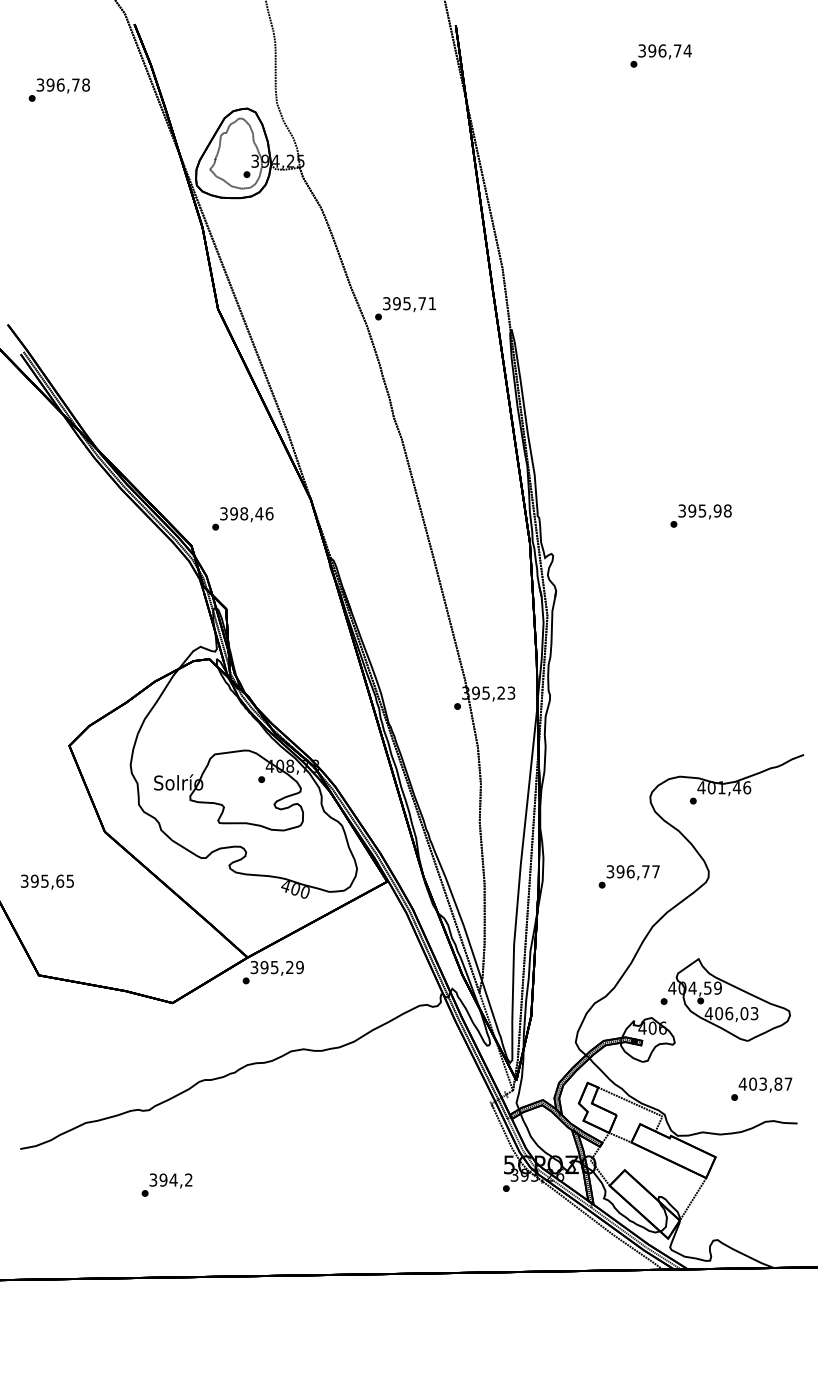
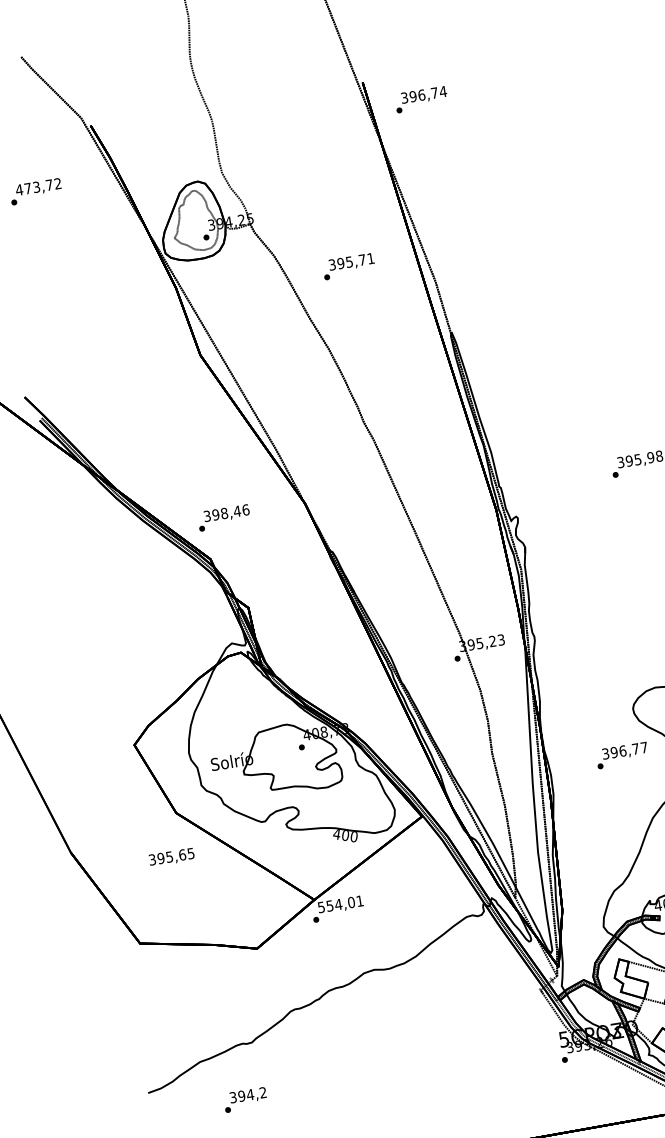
text: (660, 55) -> (420, 99), moved
text: (62, 84) -> (38, 186), 396,78 -> 473,72
text: (405, 308) -> (348, 266), moved
text: (242, 518) -> (223, 517), moved
text: (628, 876) -> (621, 755), moved
text: (47, 881) -> (171, 856), moved
text: (277, 967) -> (340, 904), 395,29 -> 554,01
text: (166, 1184) -> (244, 1099), moved

